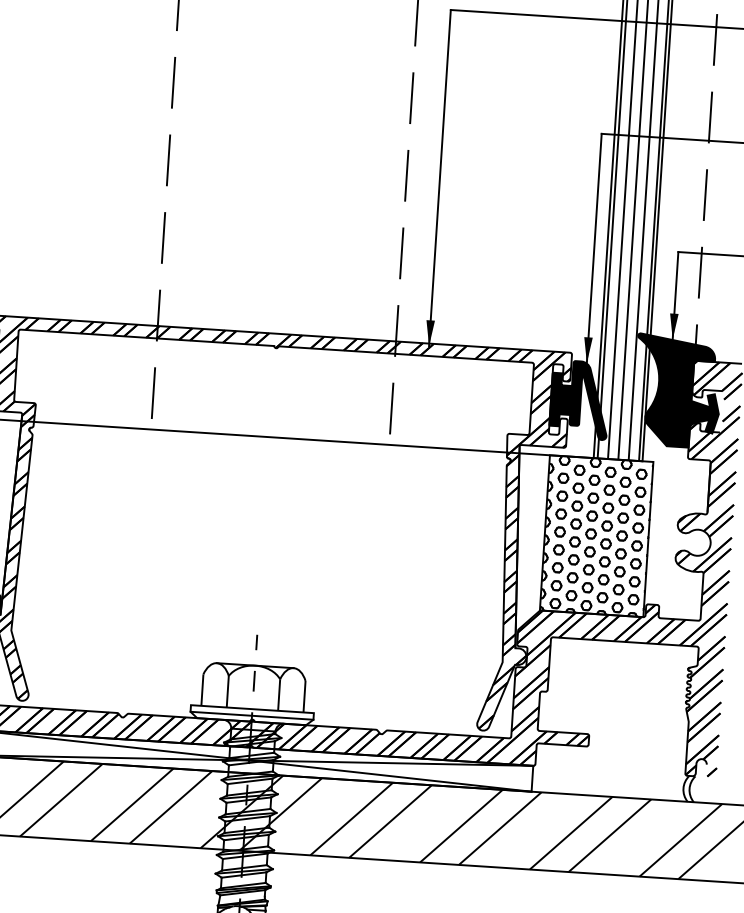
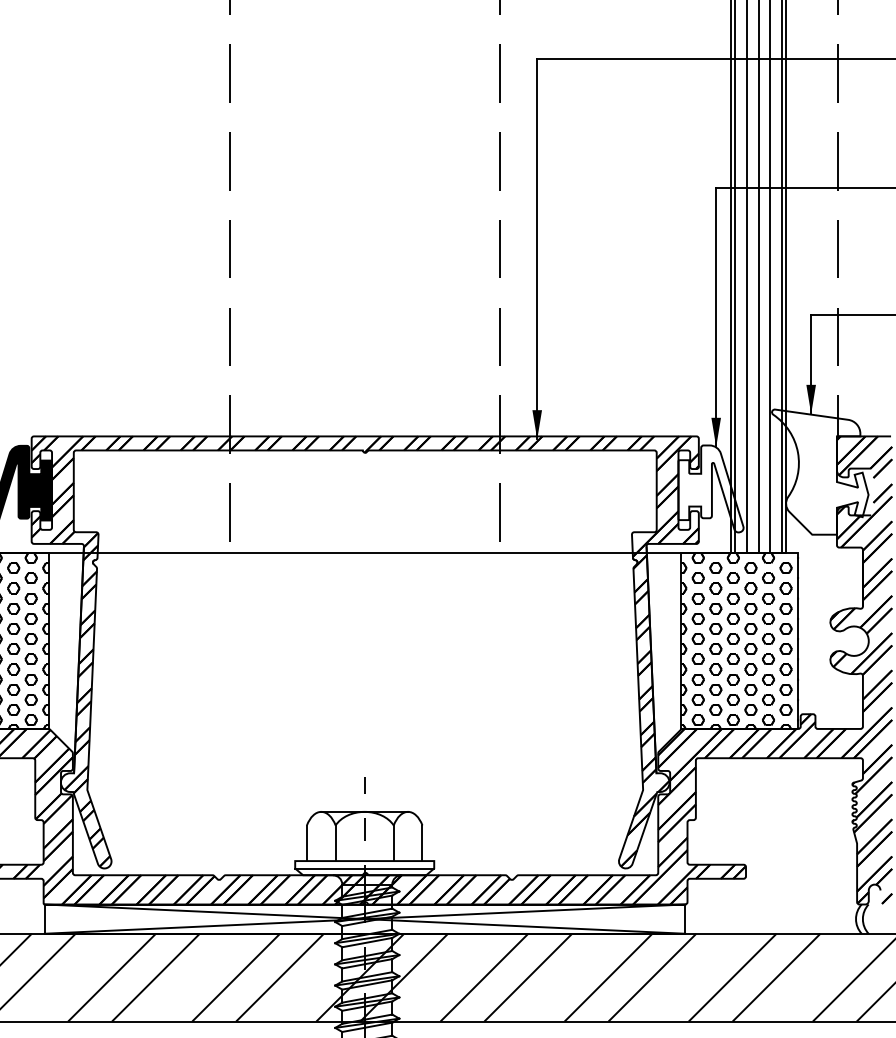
fill: (677, 390) -> (820, 471), removed
fill: (579, 399) -> (710, 488), removed

